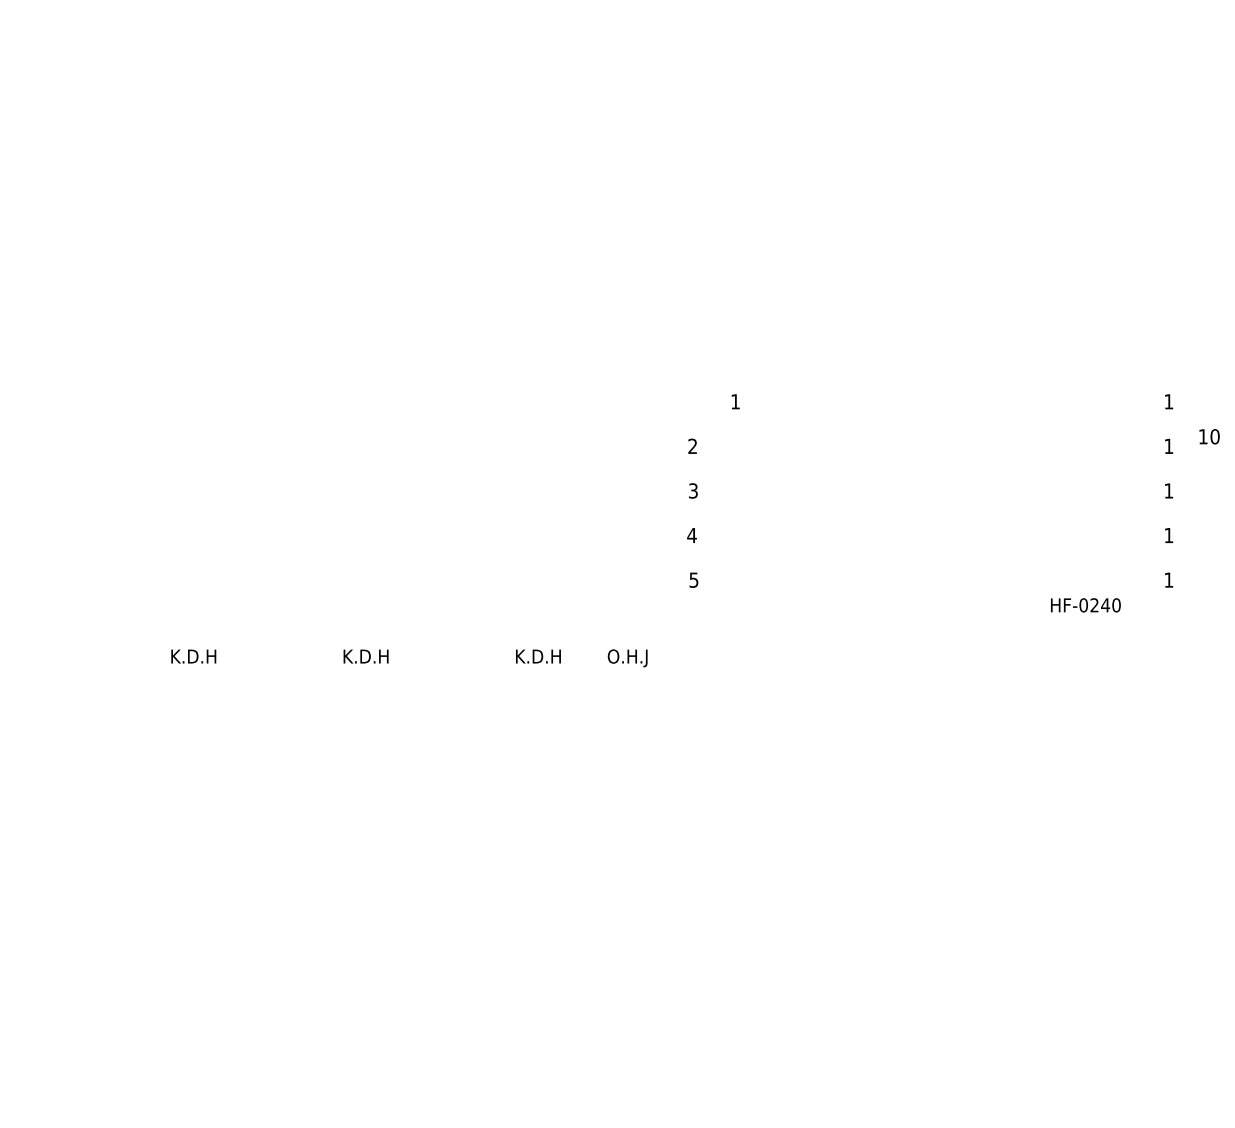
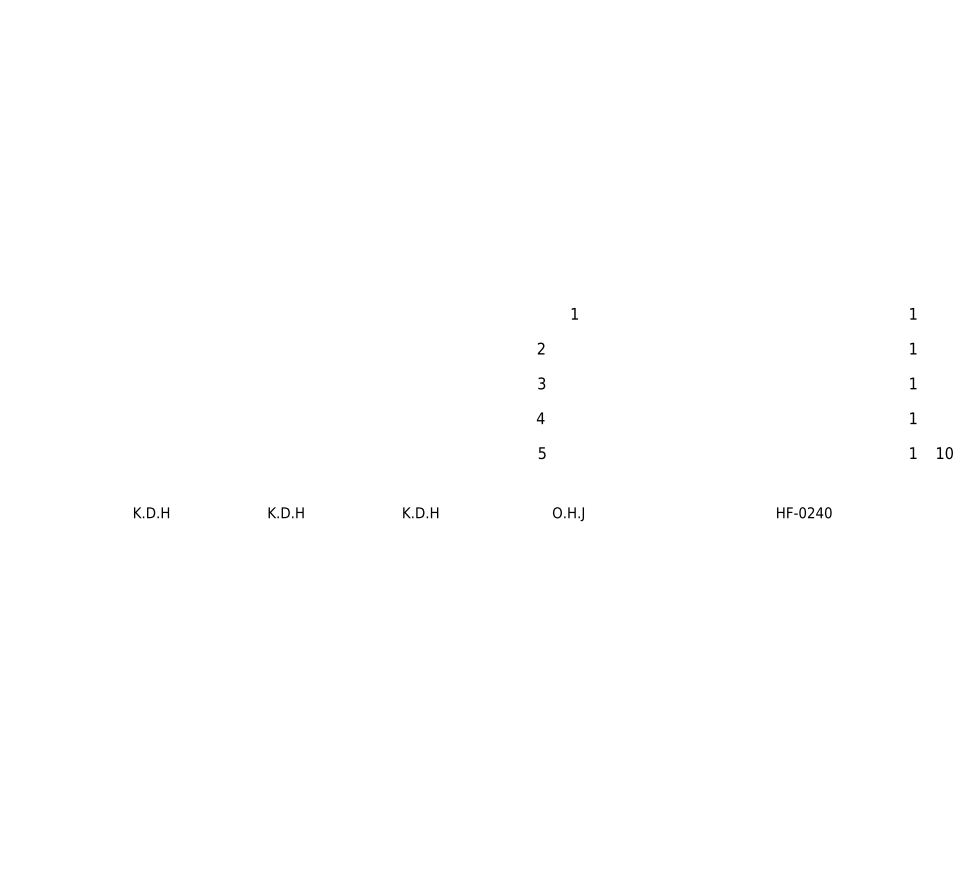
text: (1208, 437) -> (944, 453), moved
text: (1086, 604) -> (804, 512), moved
text: (627, 658) -> (568, 514), moved

